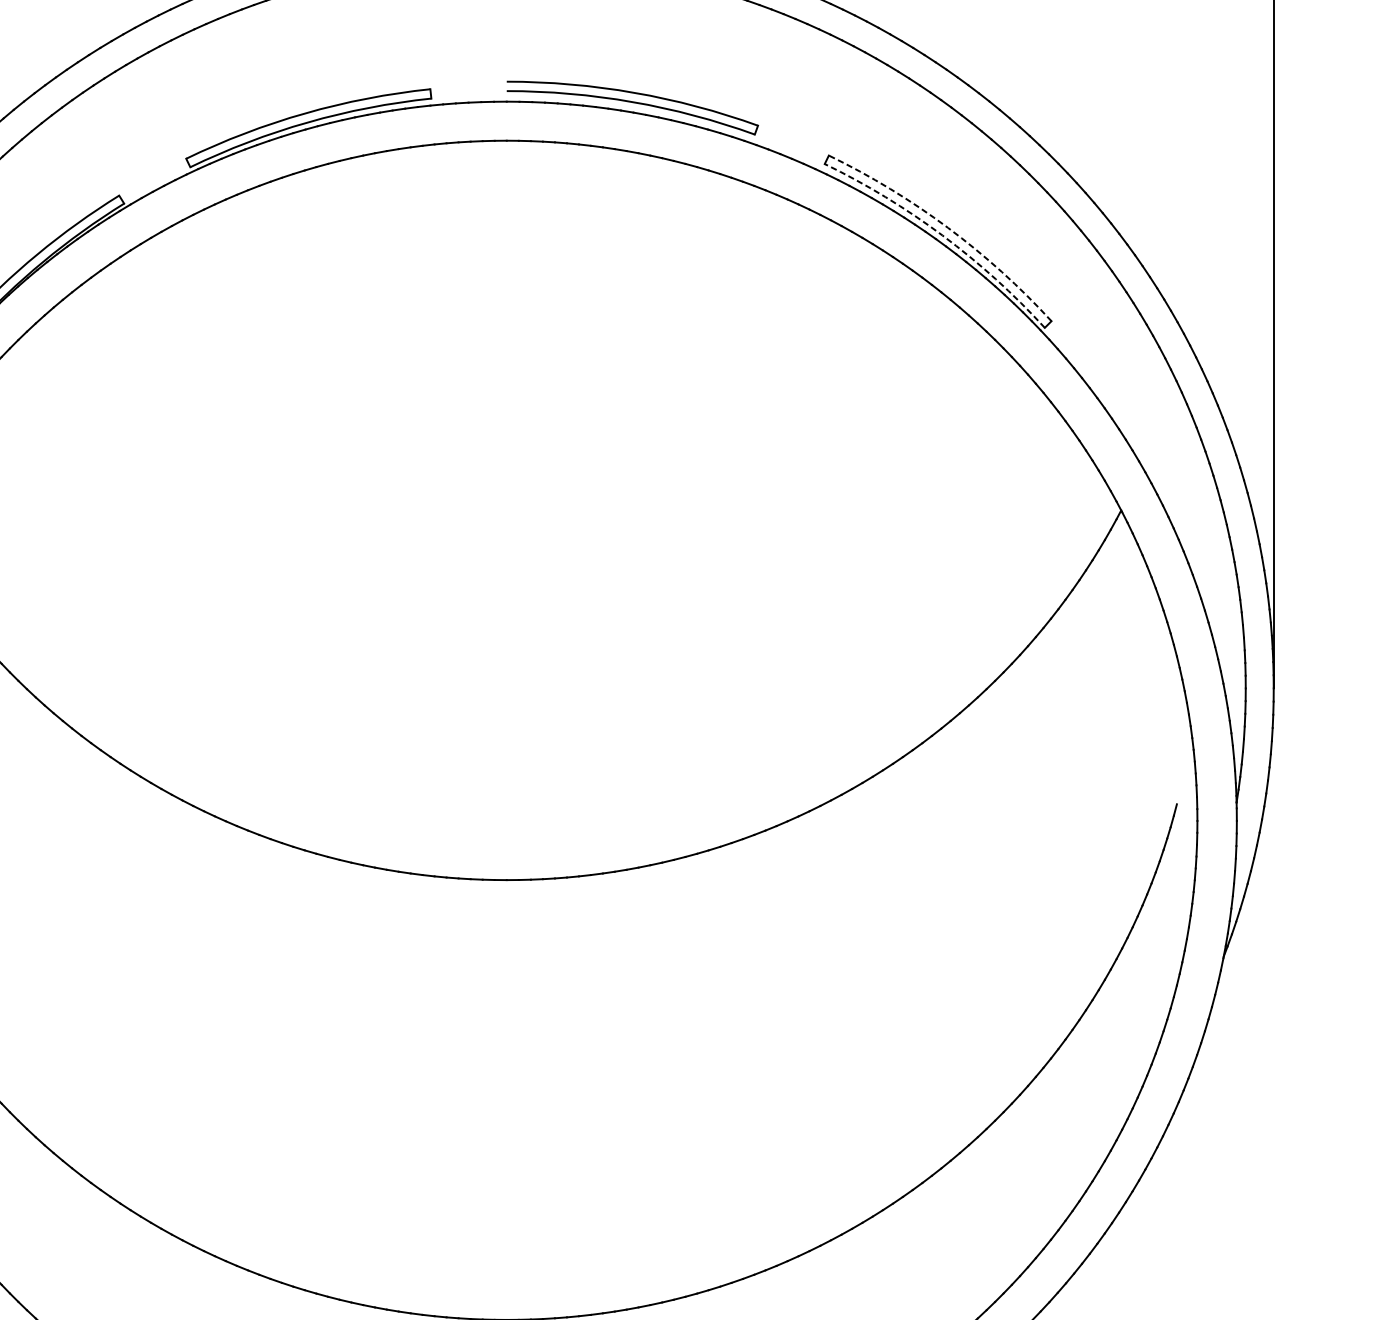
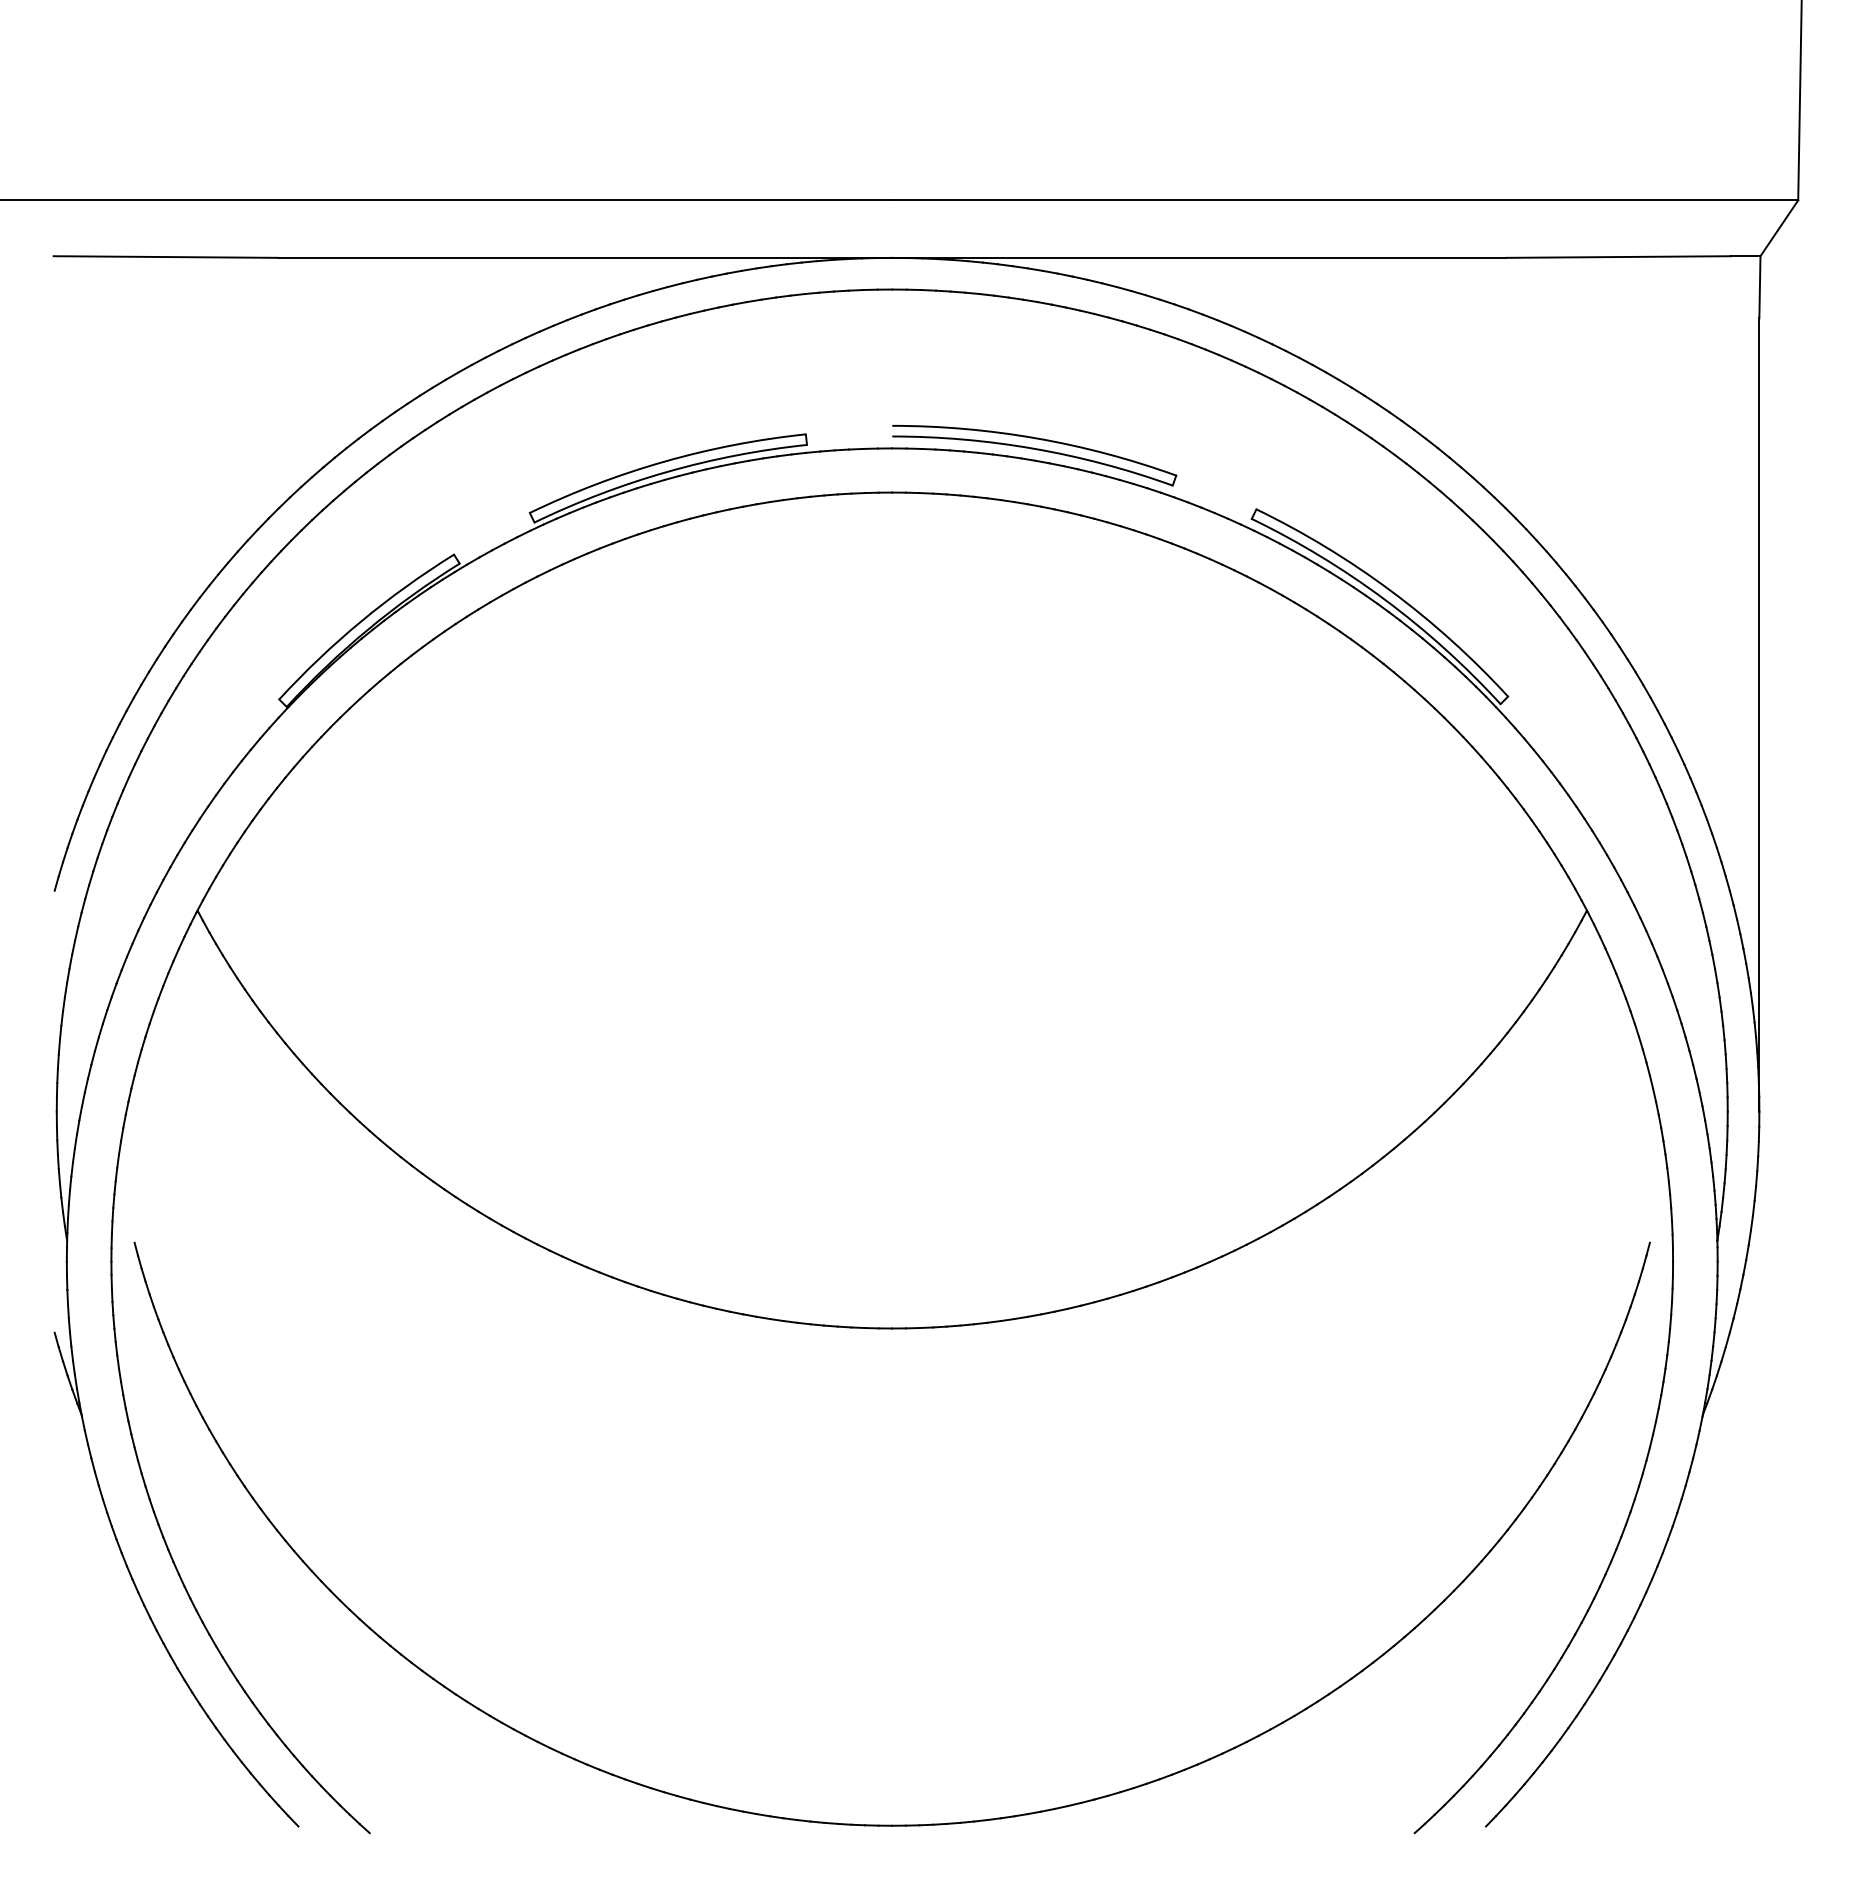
arc: (948, 228) -> (1391, 591), dashed -> solid
arc: (942, 235) -> (1384, 599), dashed -> solid

